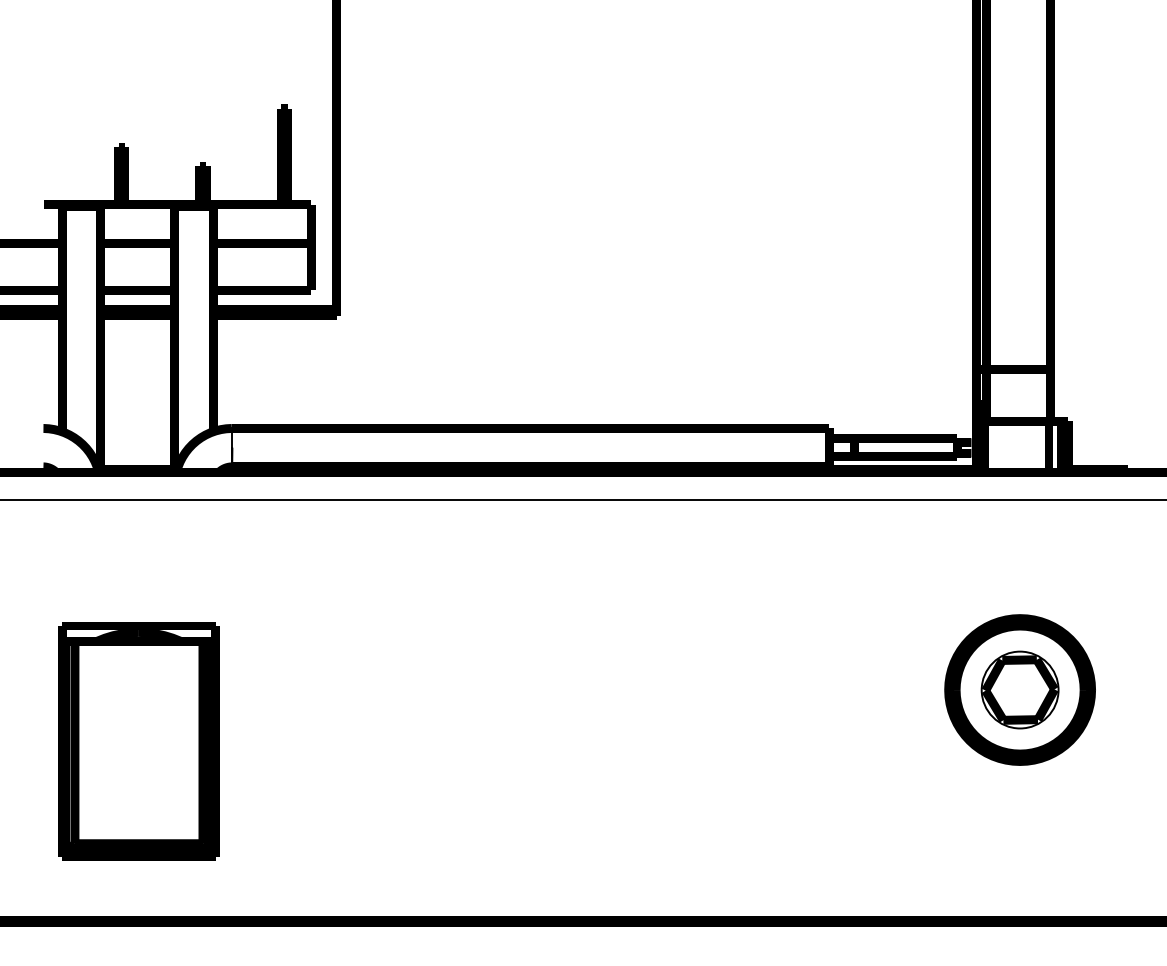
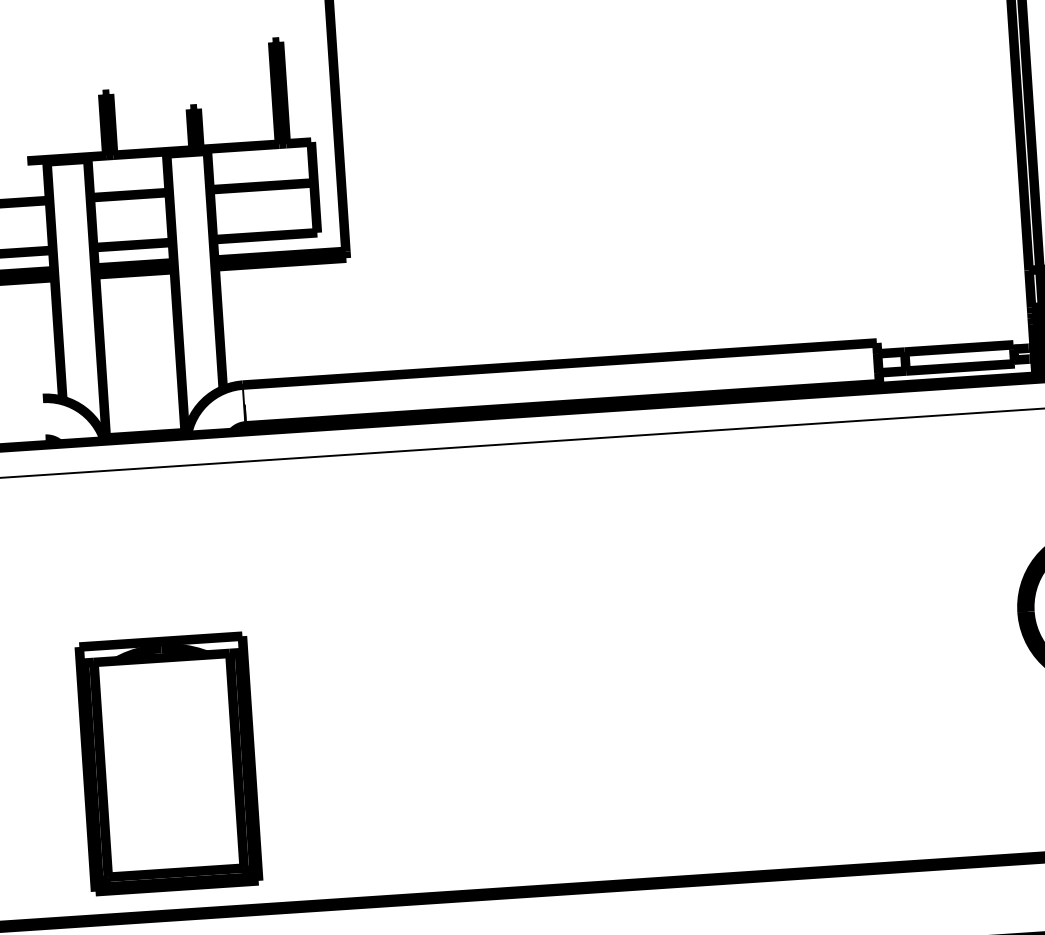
part: (138, 741) -> (168, 764), moved

